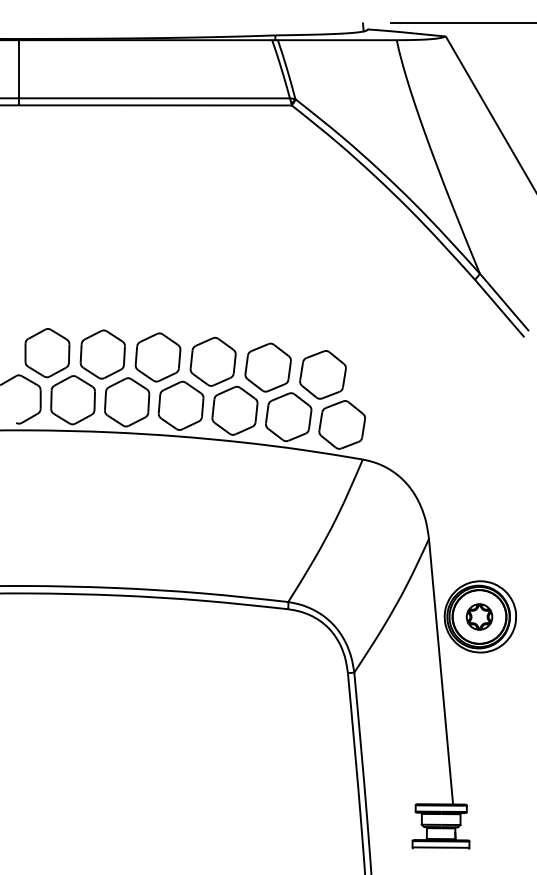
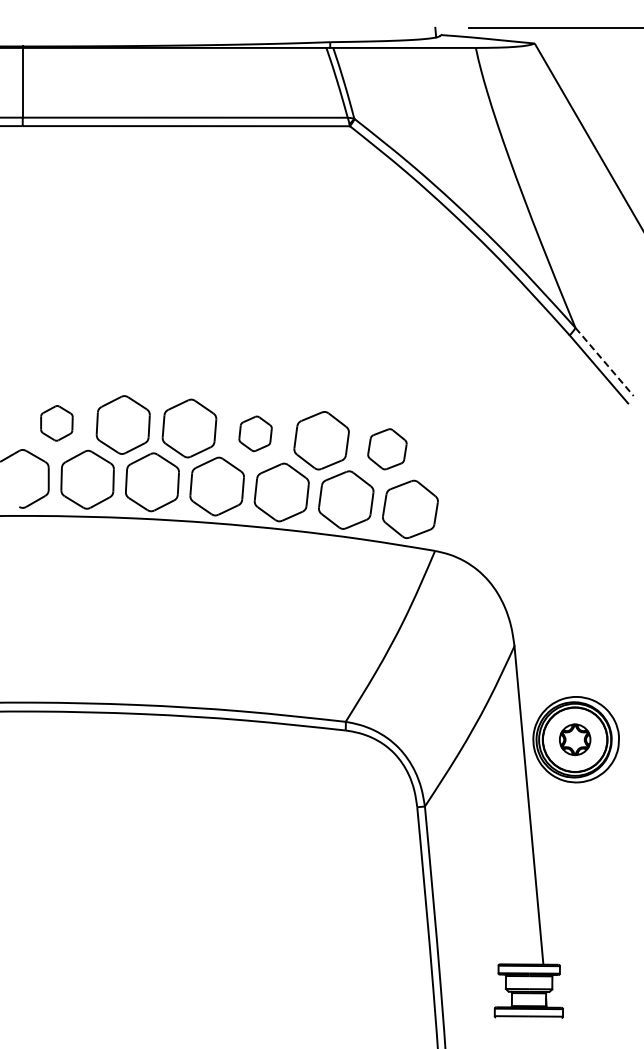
line: (504, 301) -> (604, 361), solid -> dashed
part: (47, 353) -> (56, 423), size x0.6
part: (213, 361) -> (255, 433), size x0.6
part: (323, 374) -> (387, 448), size x0.7

